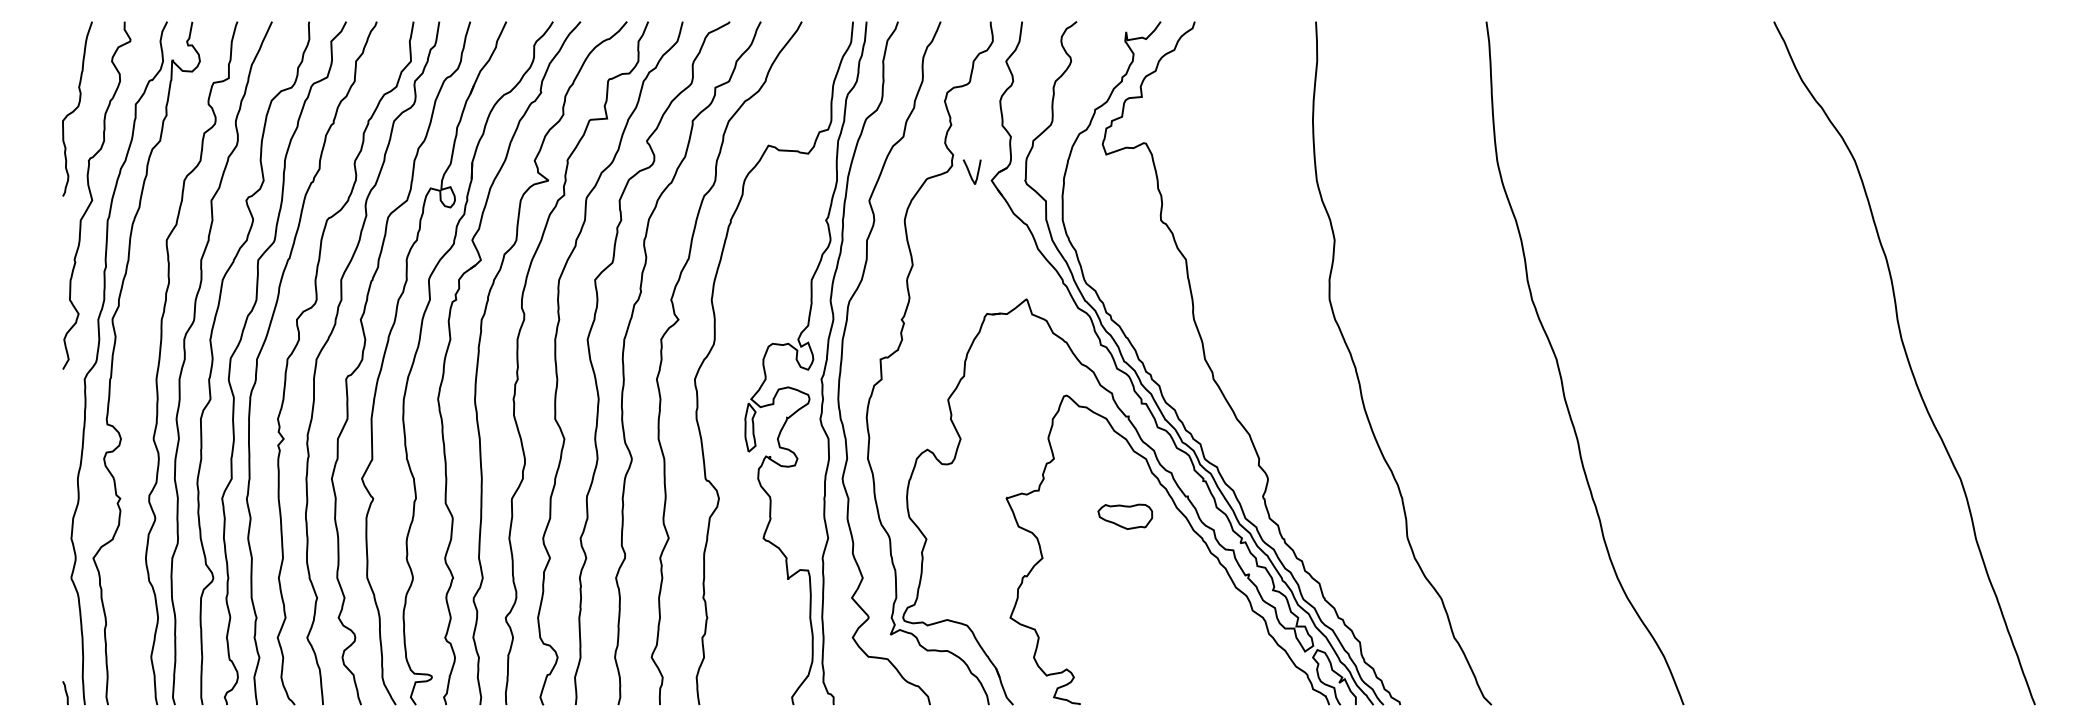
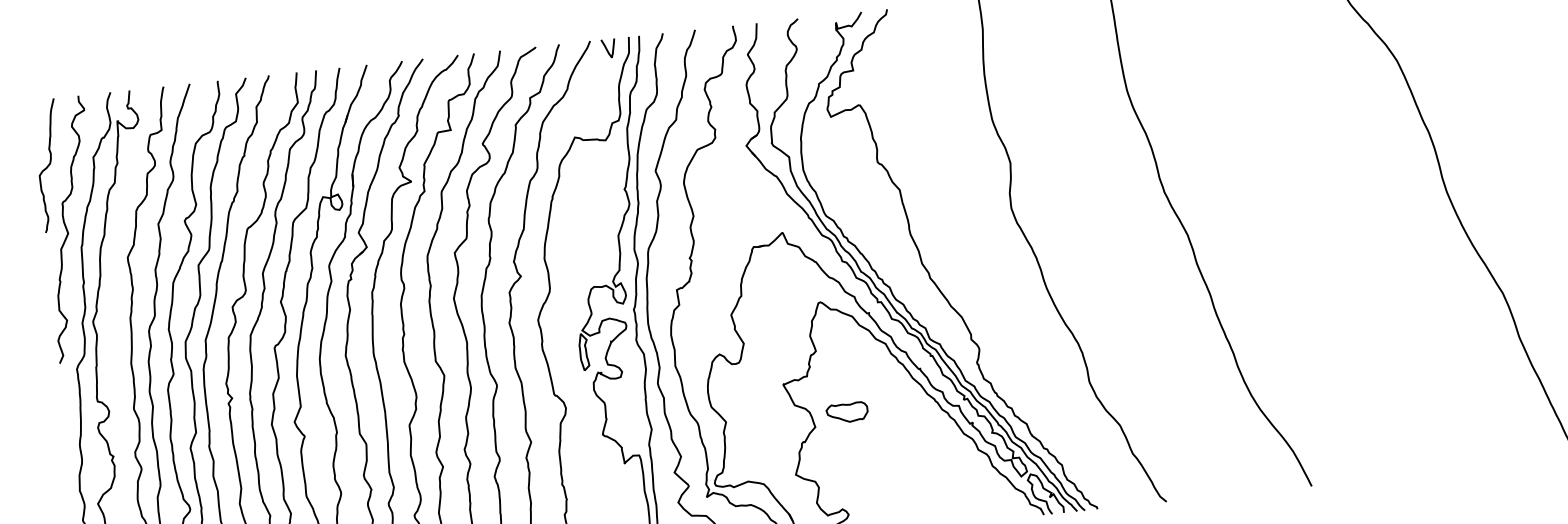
curve: (970, 172) -> (607, 49), moved
part: (1125, 516) -> (847, 412), moved

